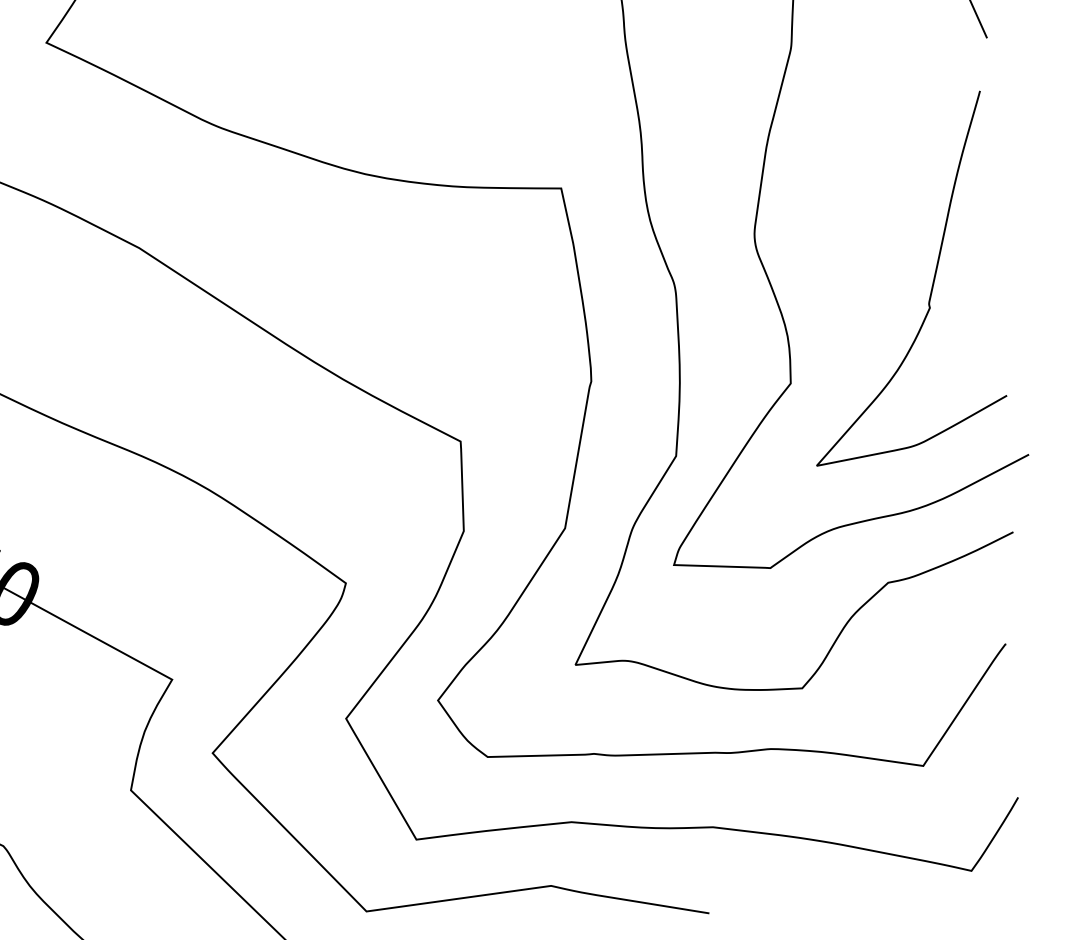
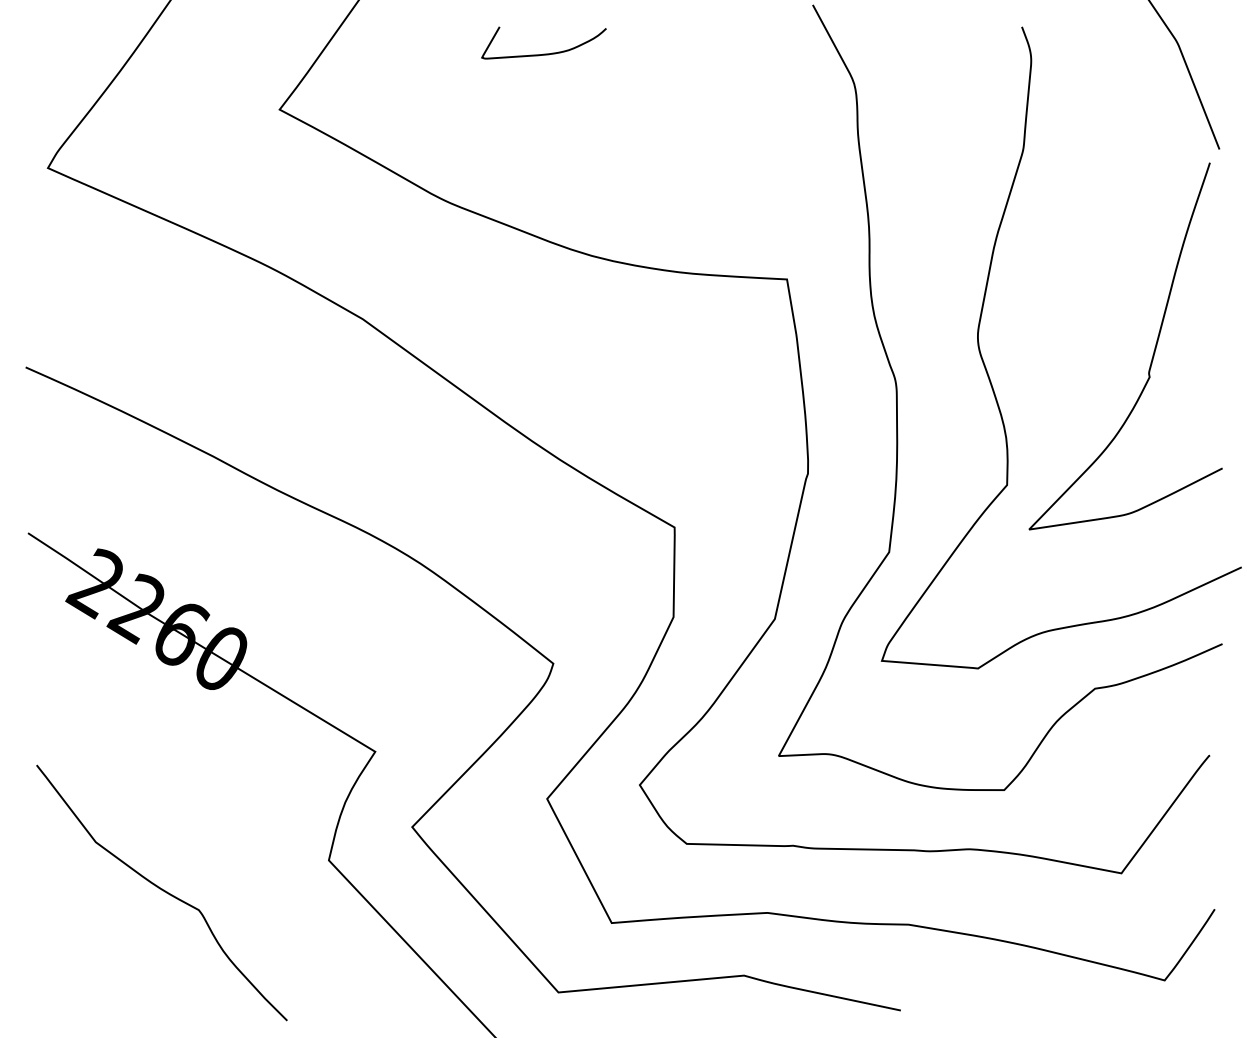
curve: (931, 285) -> (1152, 354), moved

